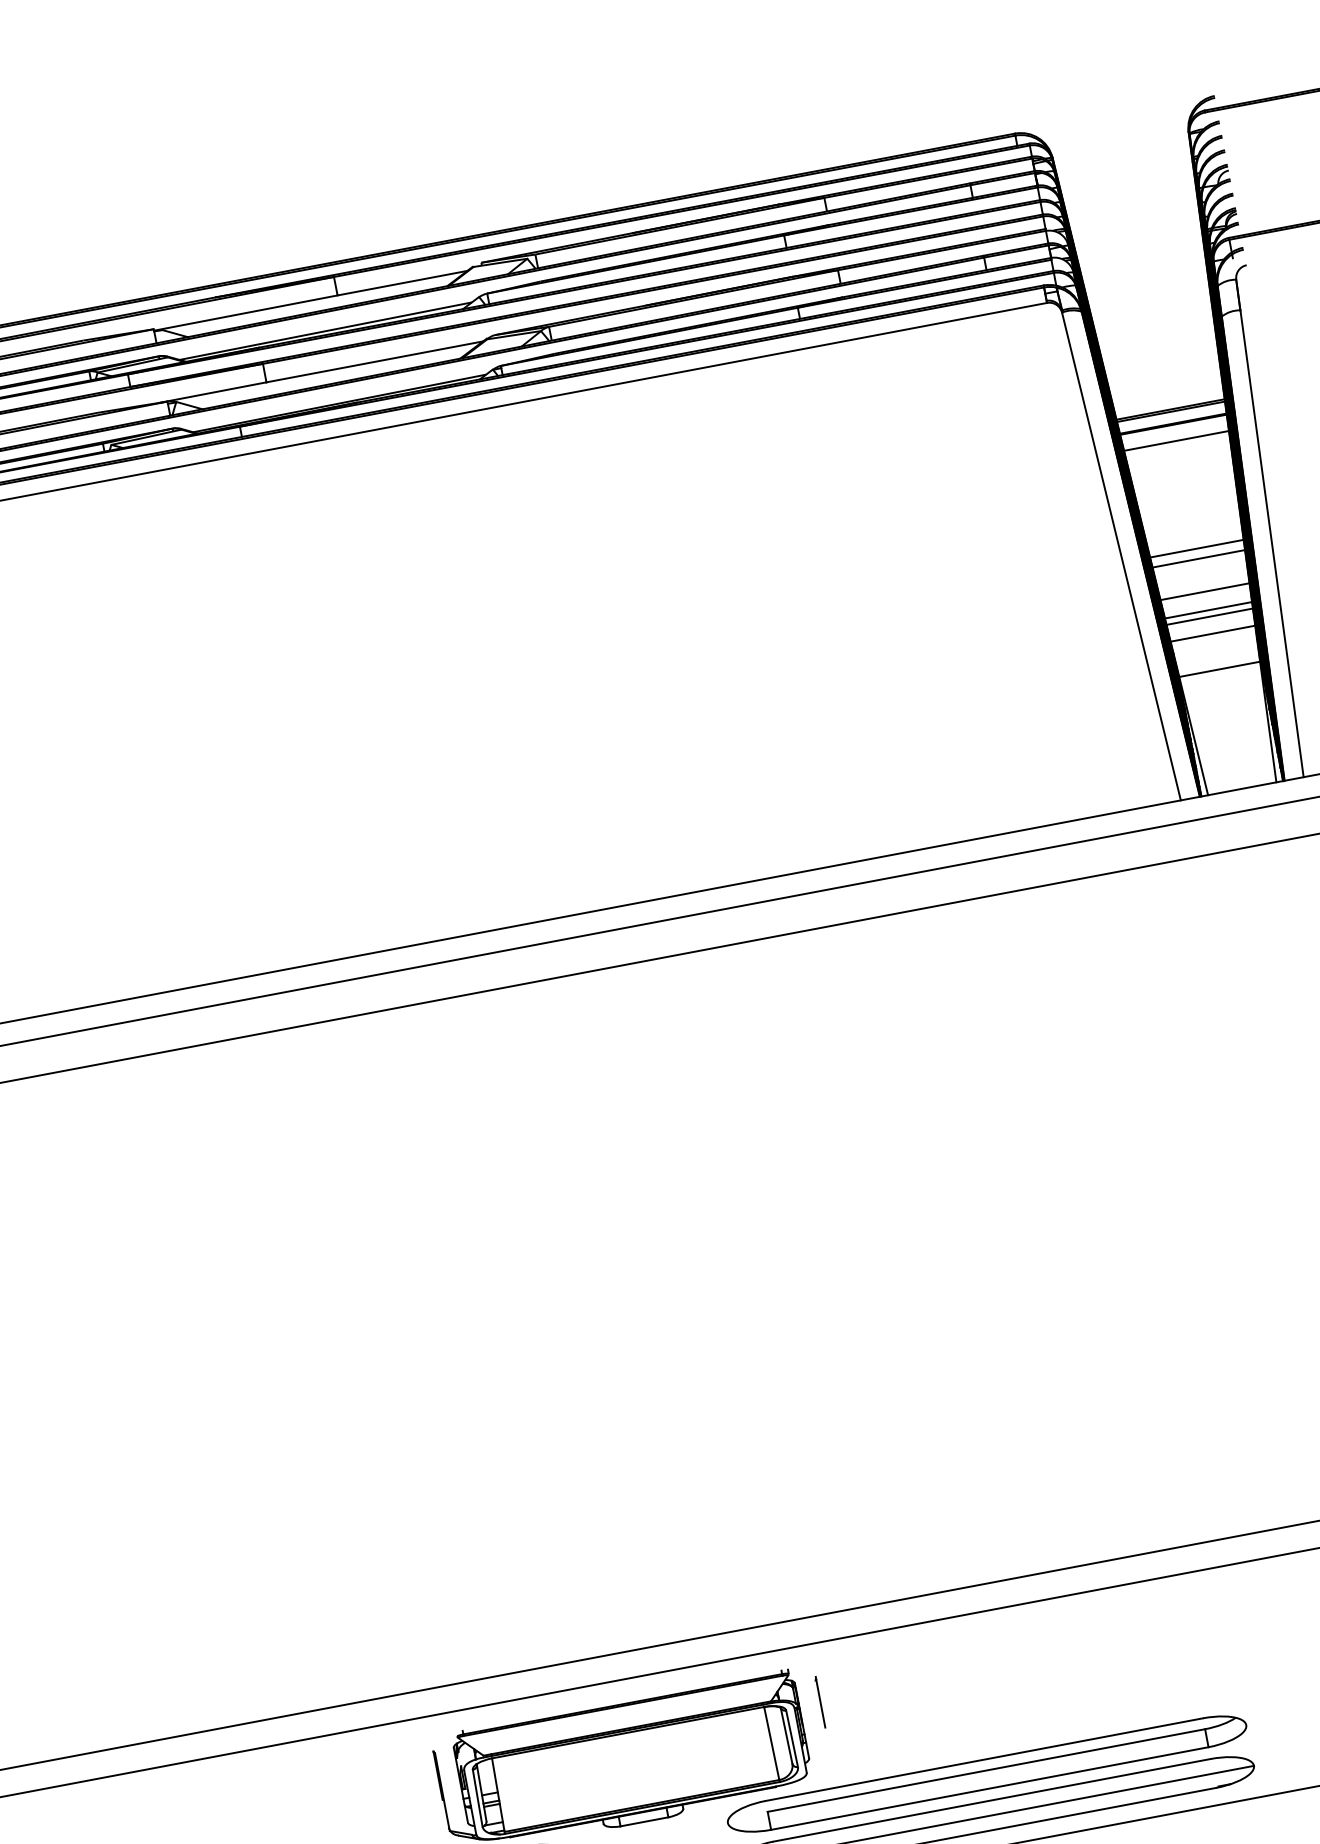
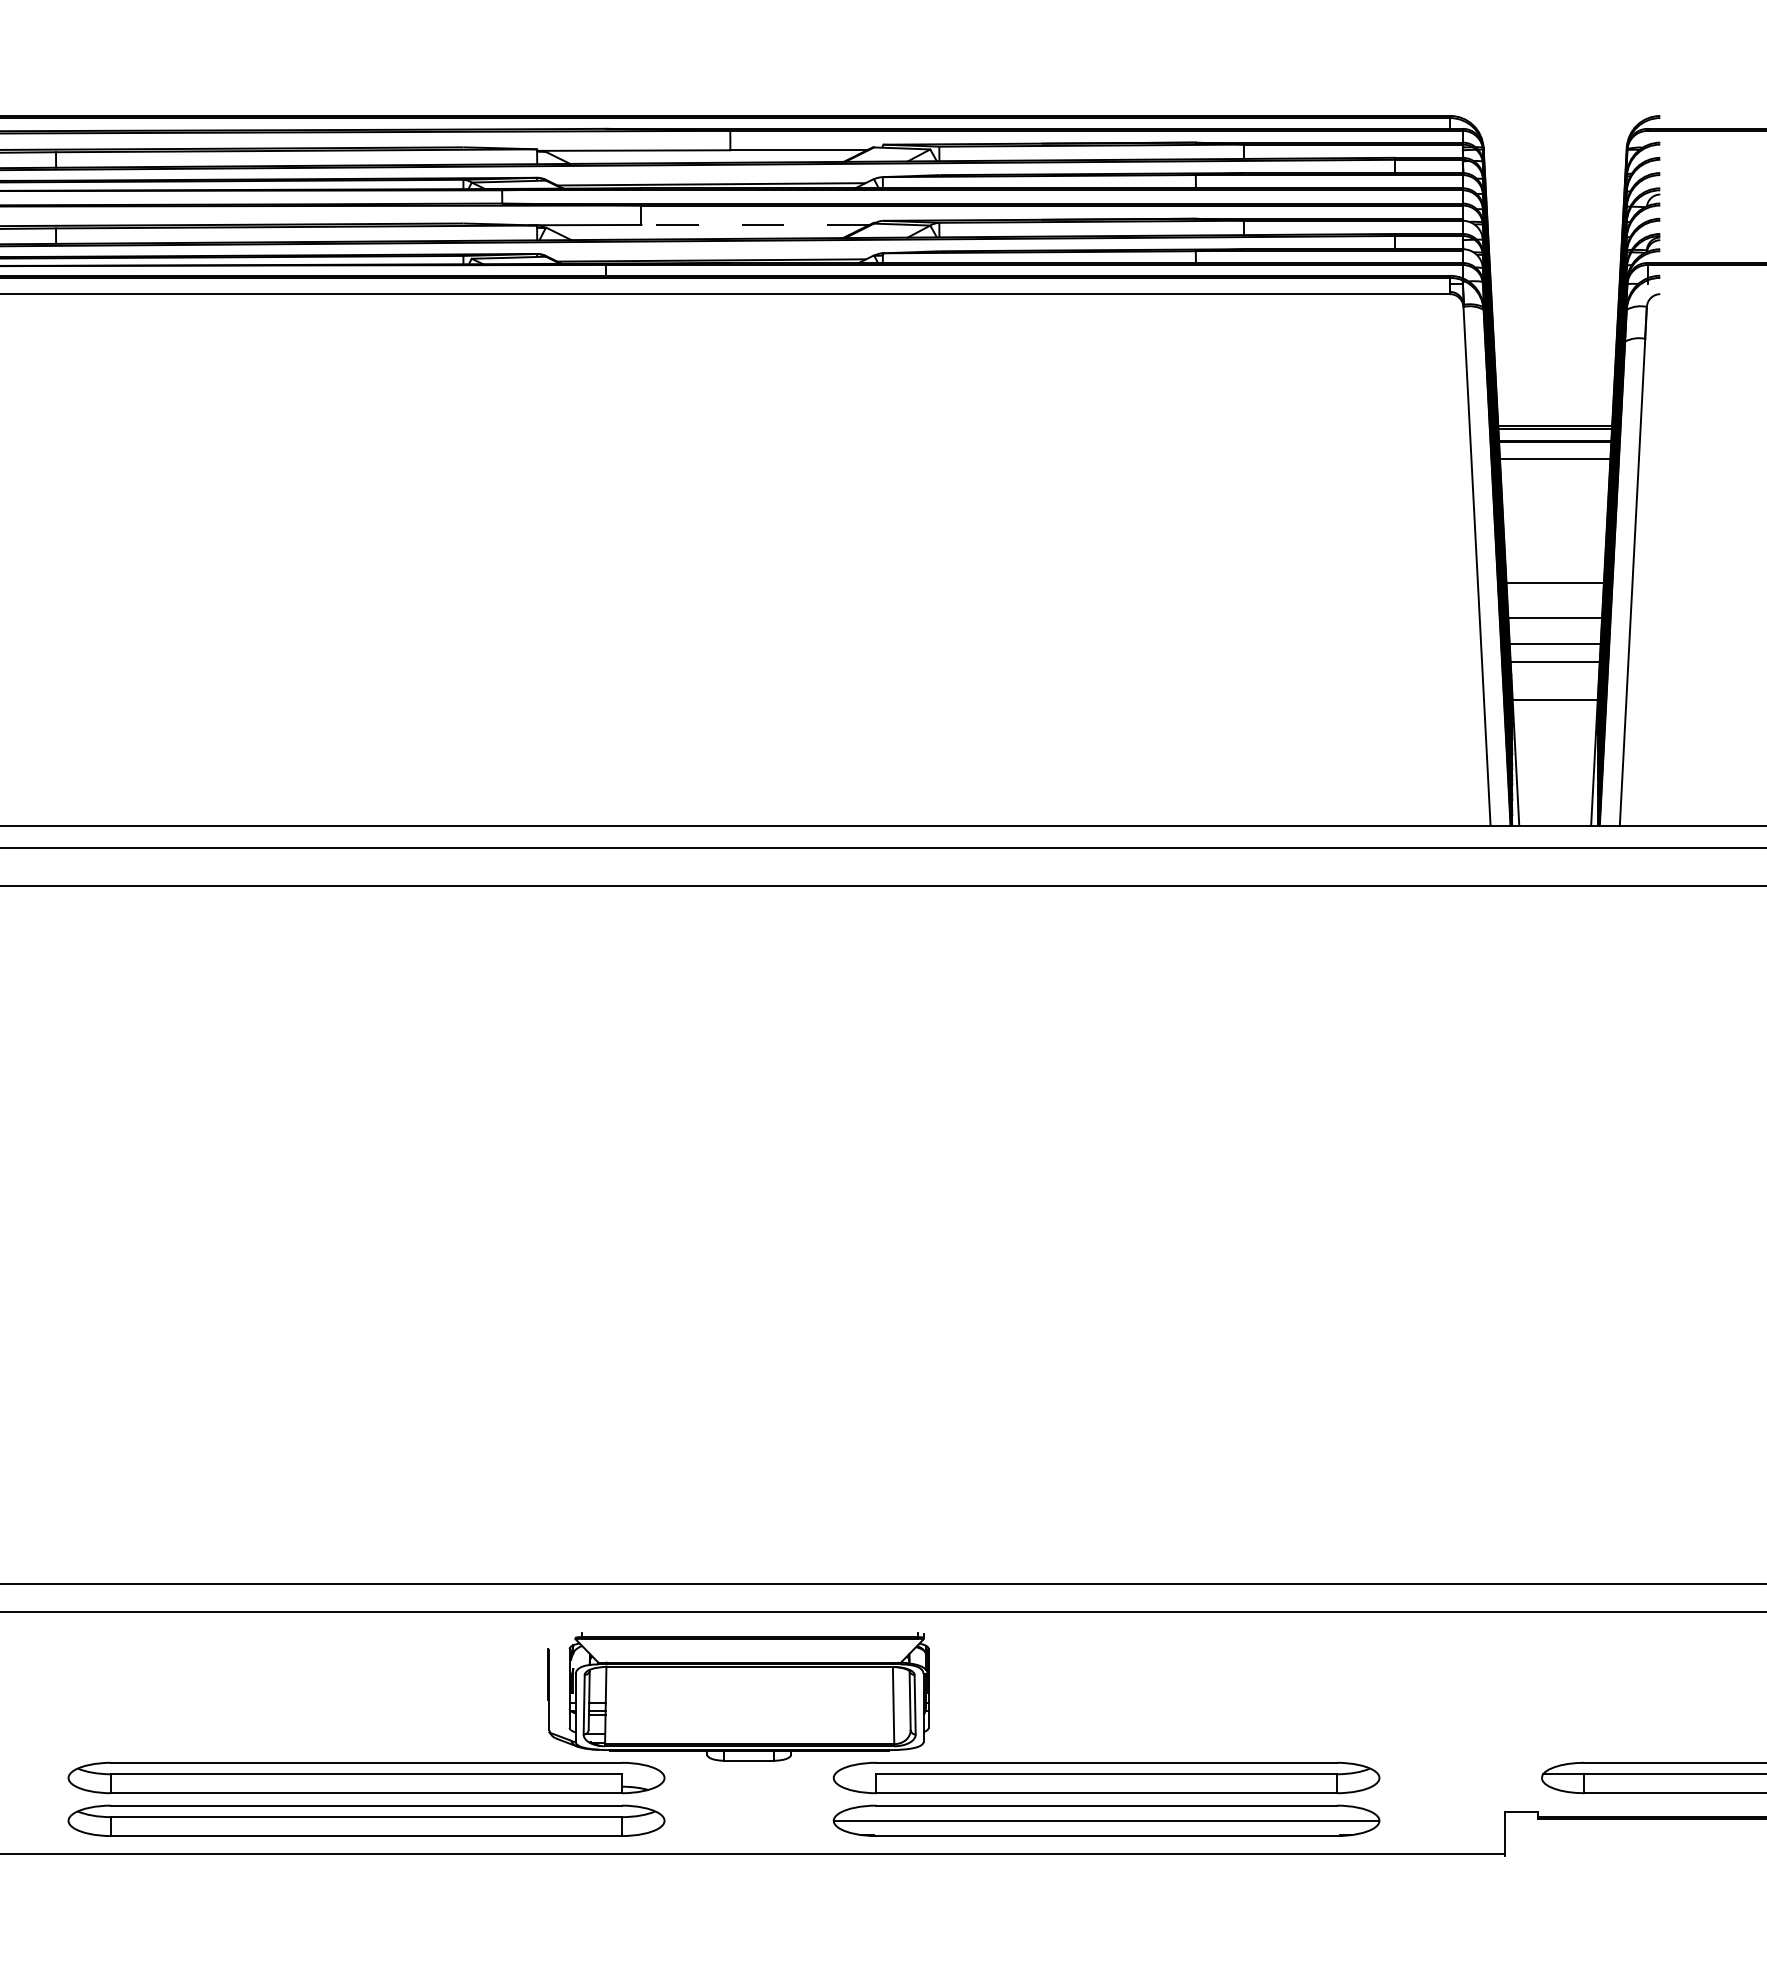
line: (373, 361) -> (754, 224), solid -> dashed
line: (1196, 548) -> (1554, 572), removed
line: (1208, 610) -> (1555, 637), removed
part: (819, 1701) -> (950, 1672), removed

